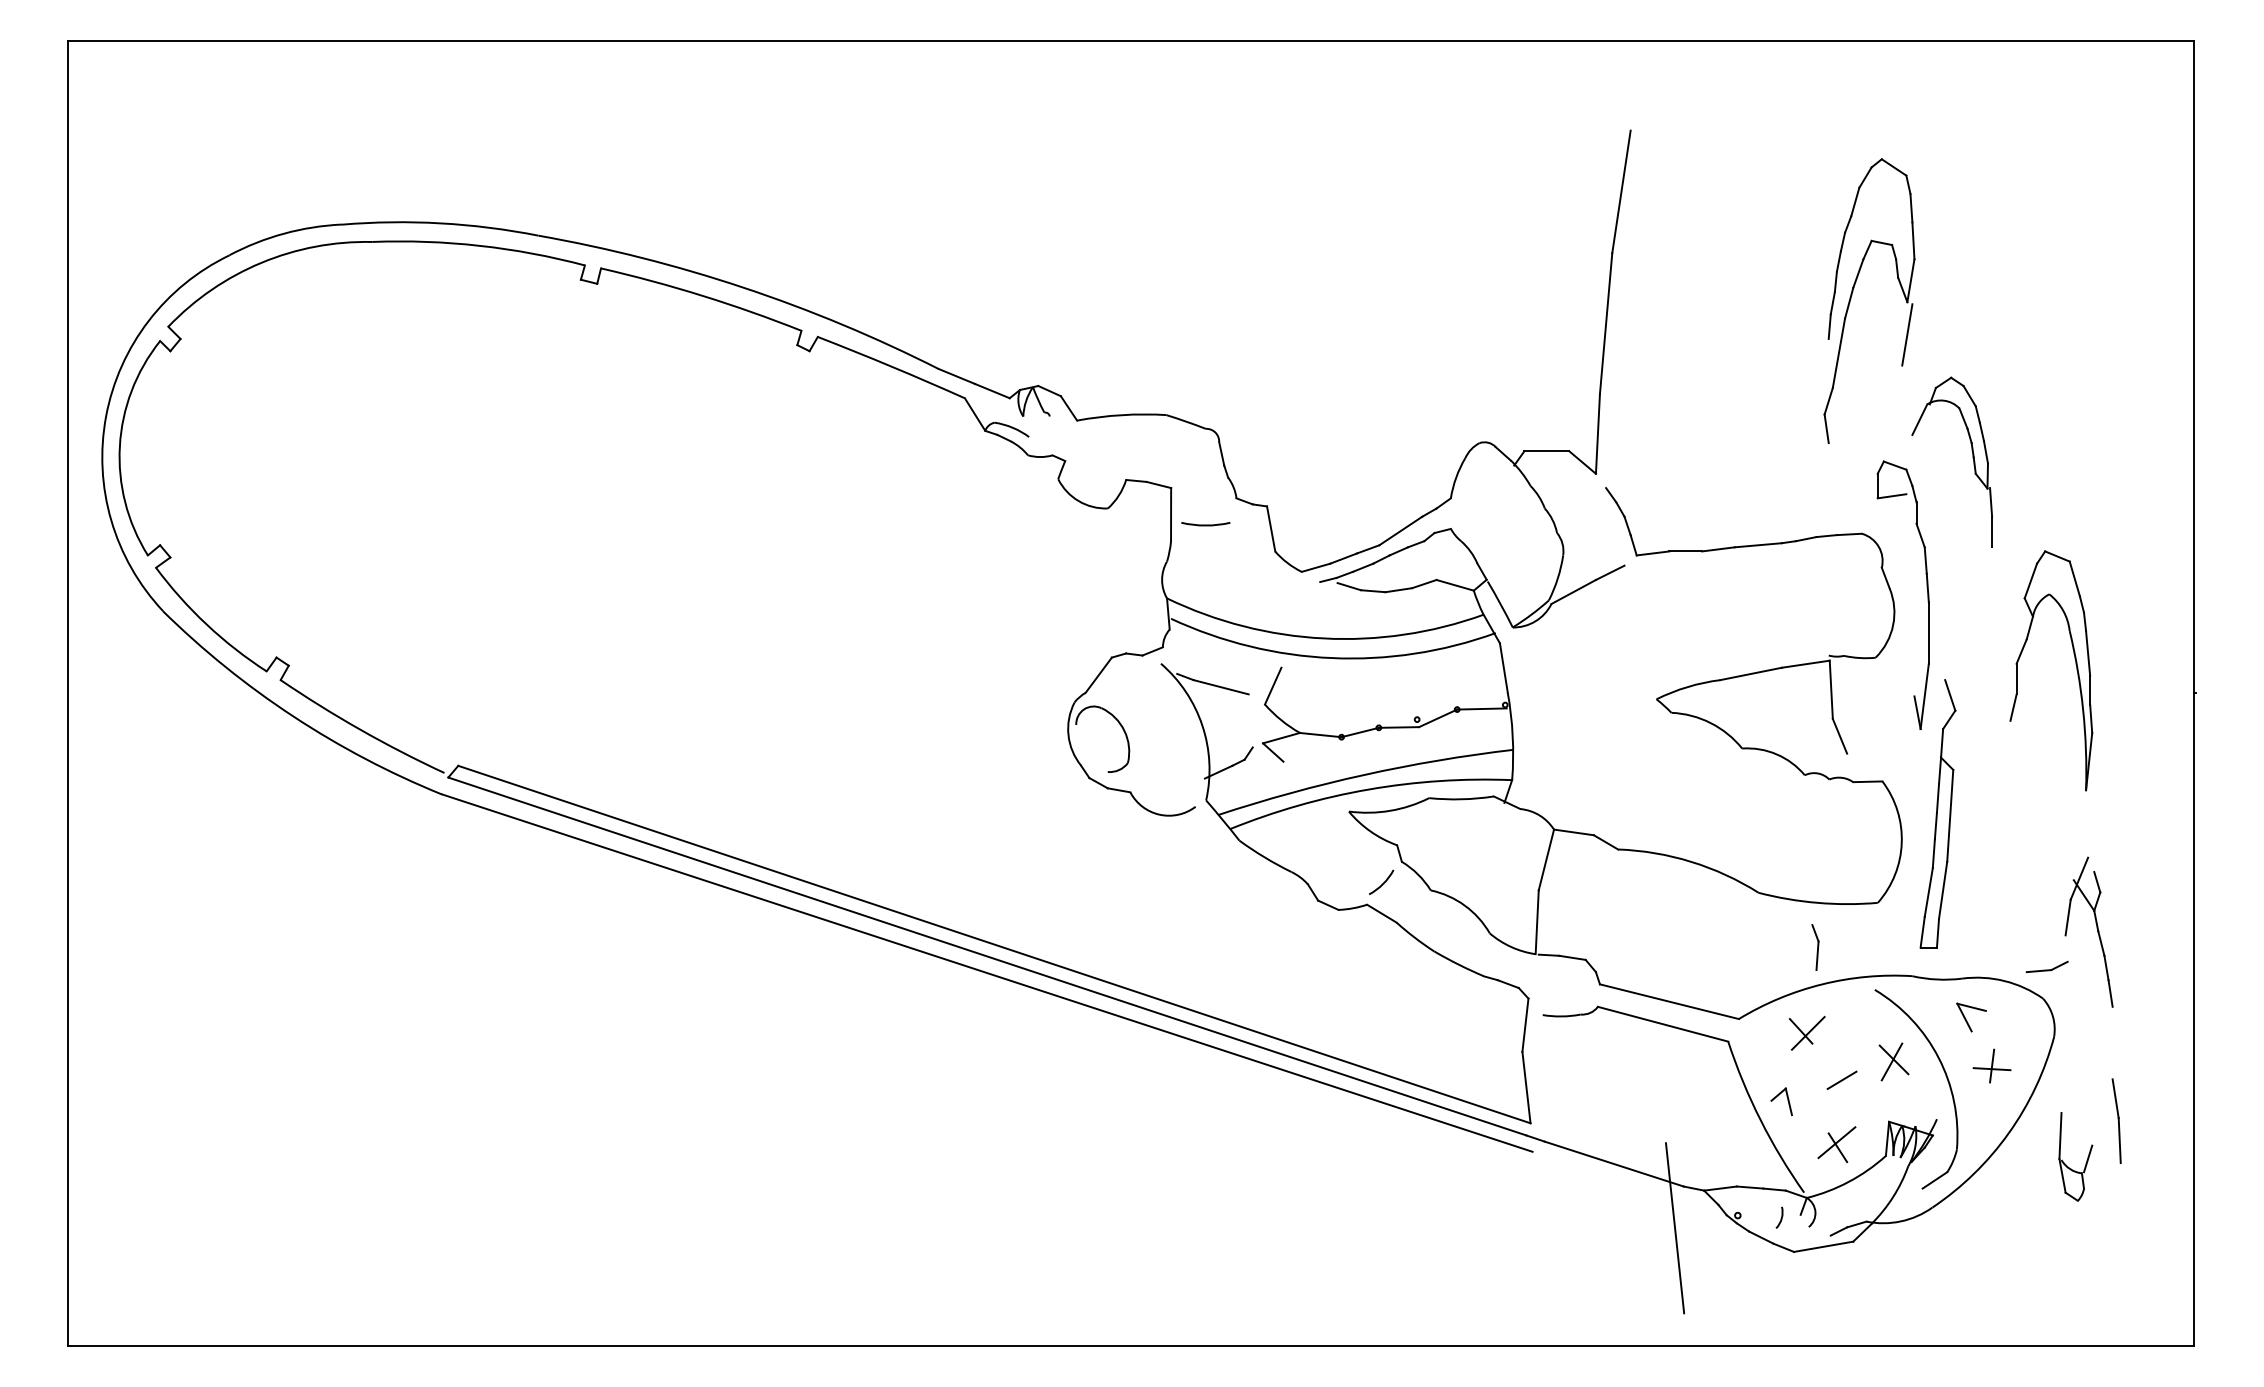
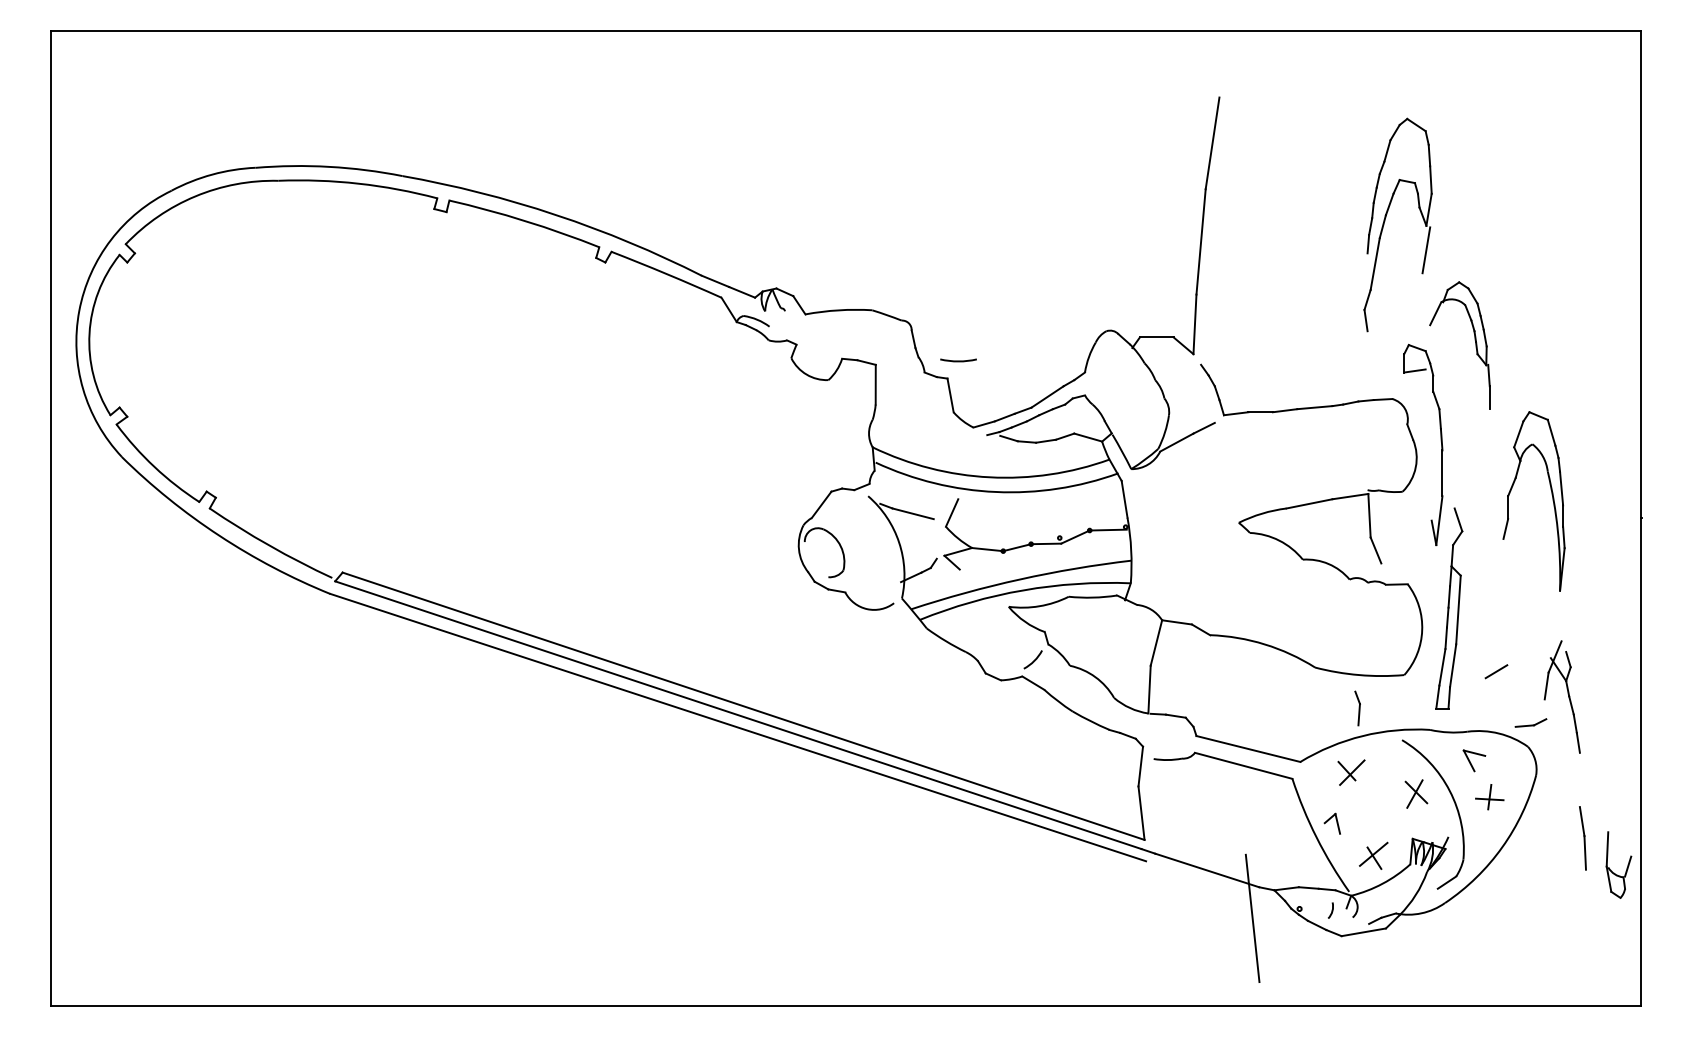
arc: (1205, 524) -> (958, 360), moved
line: (1841, 1079) -> (1496, 671), moved
part: (2086, 1160) -> (1626, 867), moved

